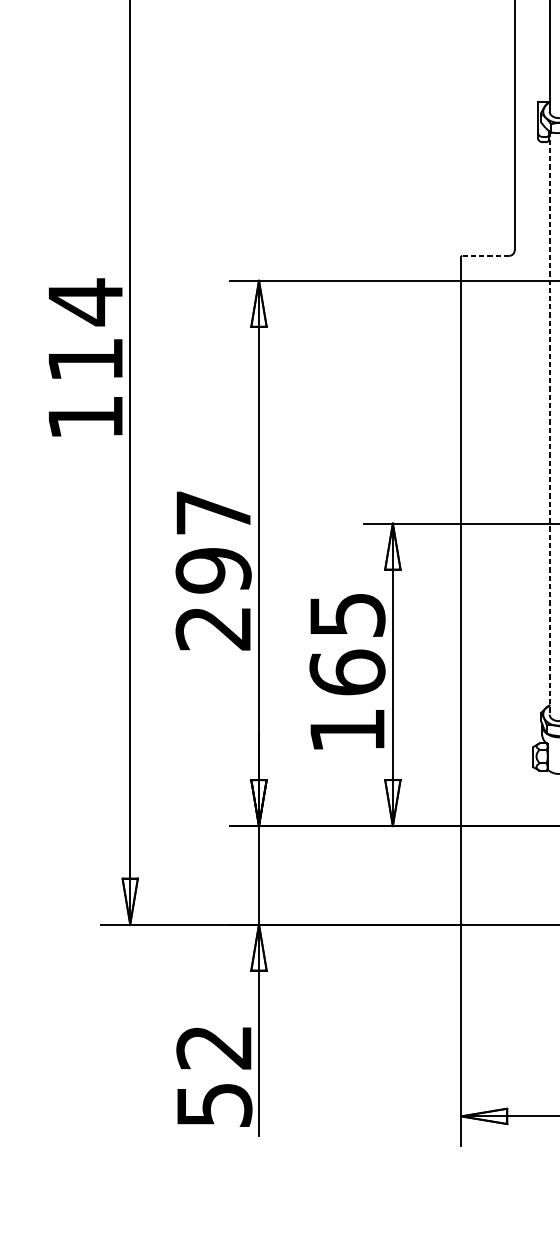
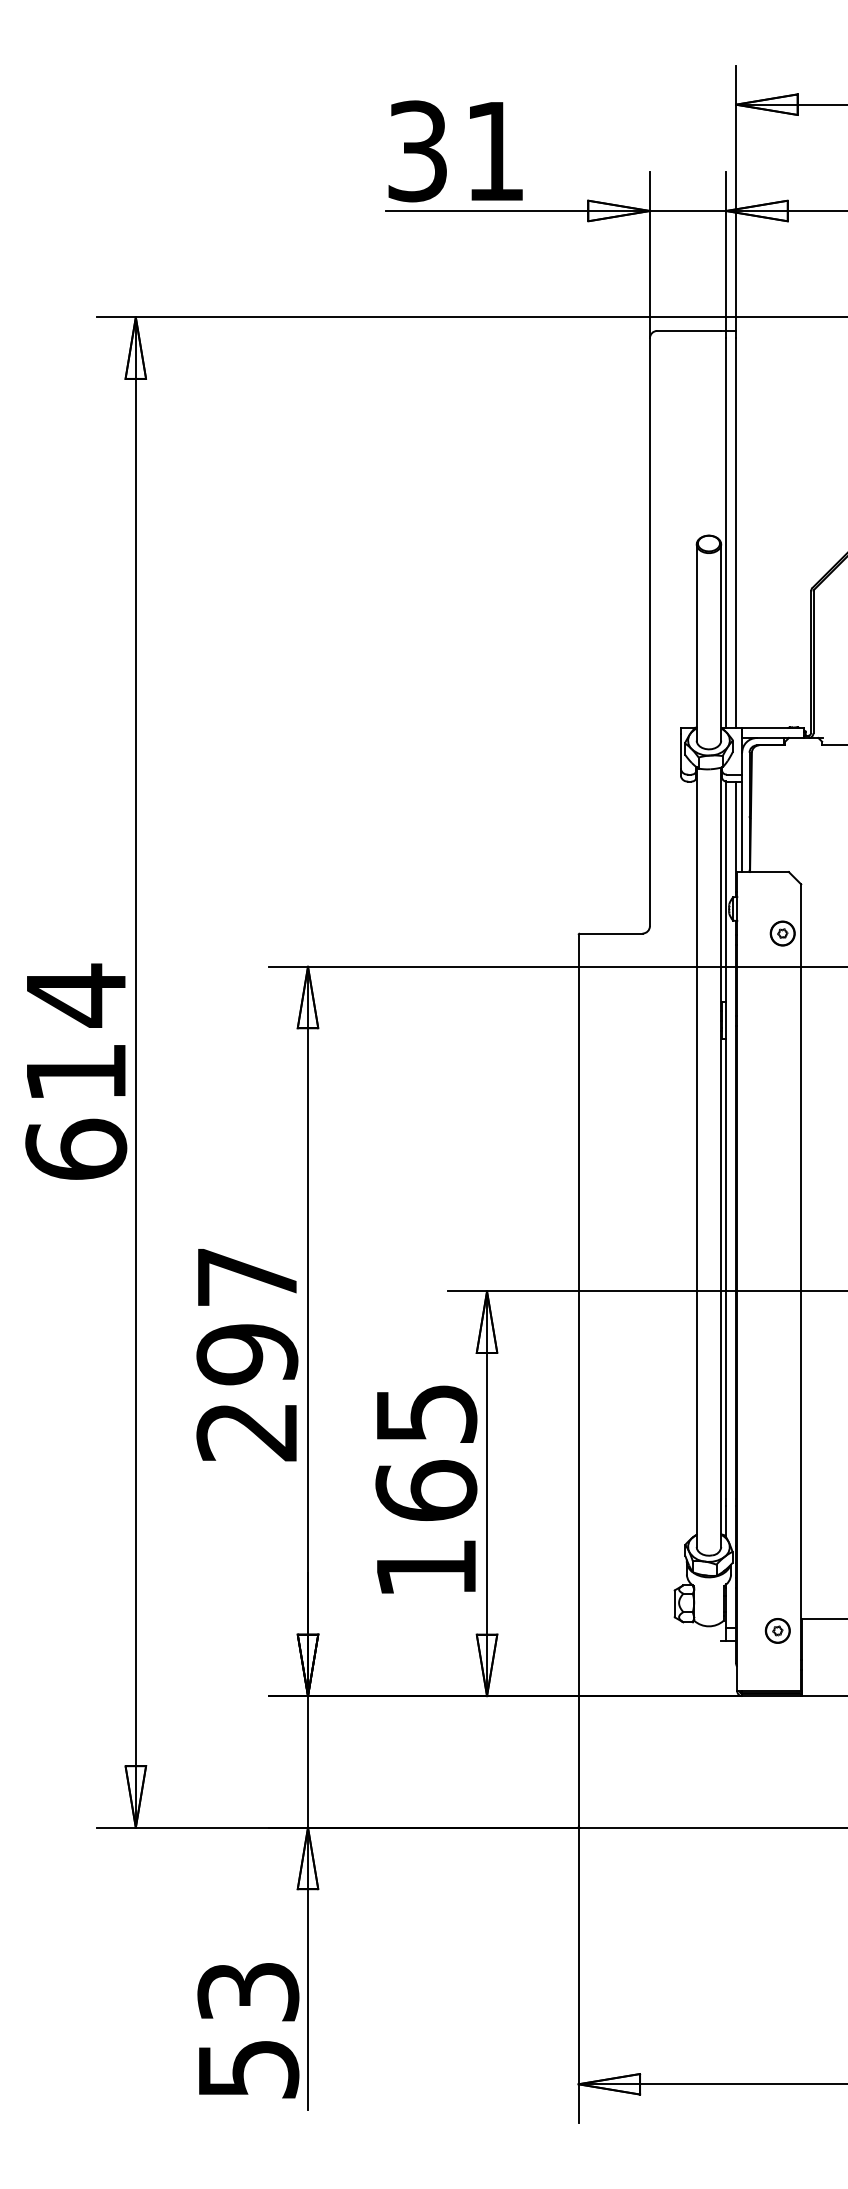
line: (485, 255) -> (610, 933), dashed -> solid
text: (85, 416) -> (76, 1148), 114 -> 614
line: (549, 423) -> (696, 1157), dashed -> solid
text: (214, 1047) -> (248, 1992), 52 -> 53

